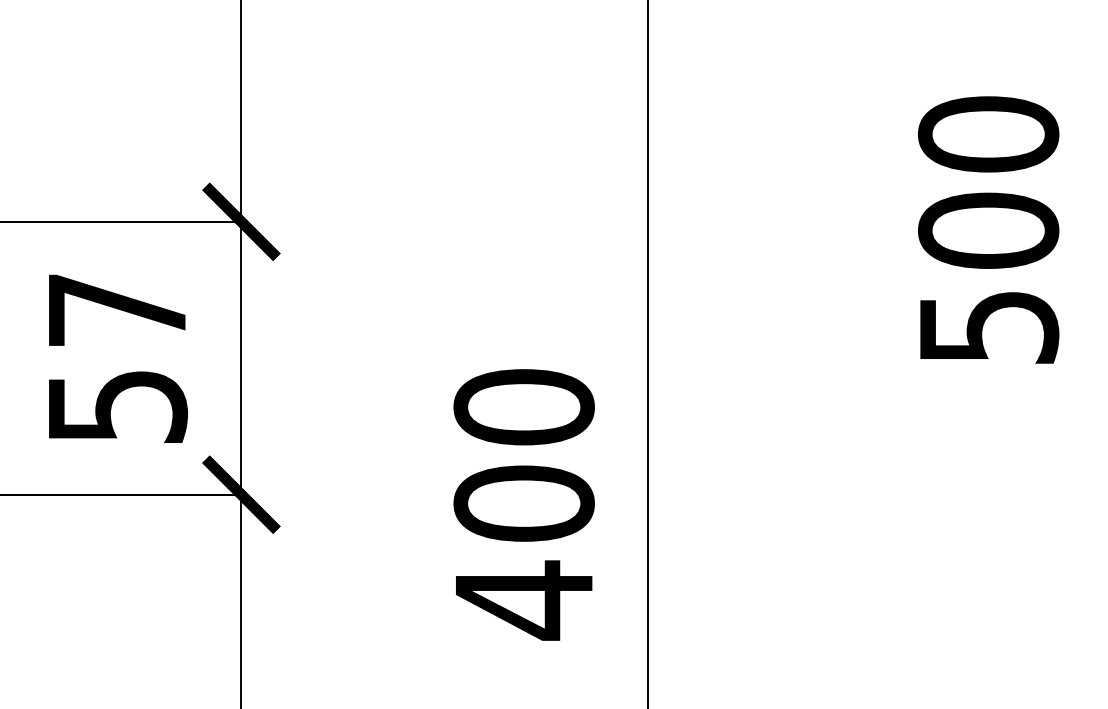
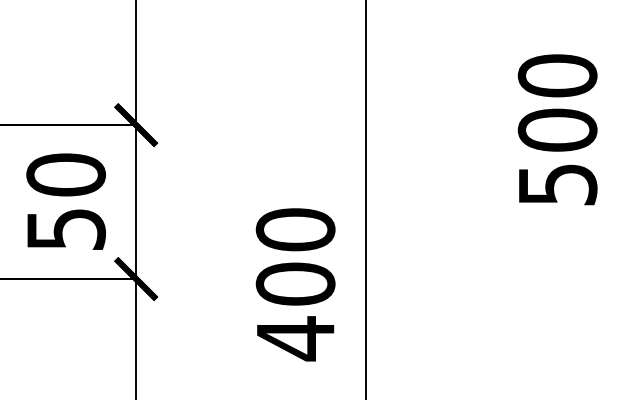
text: (116, 309) -> (65, 174), 57 -> 50

